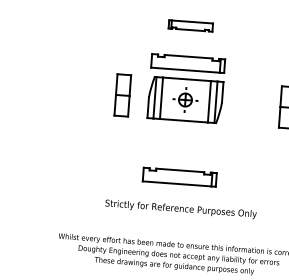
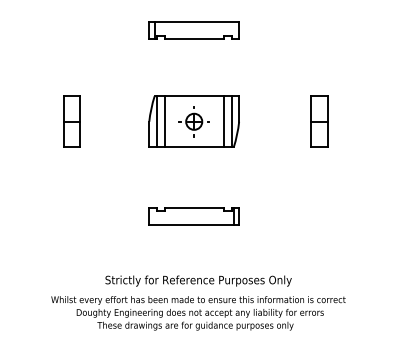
part: (190, 25) -> (193, 30), size x1.67
part: (187, 63) -> (193, 76), removed
part: (122, 95) -> (71, 121), moved
text: (180, 208) -> (198, 280), moved

